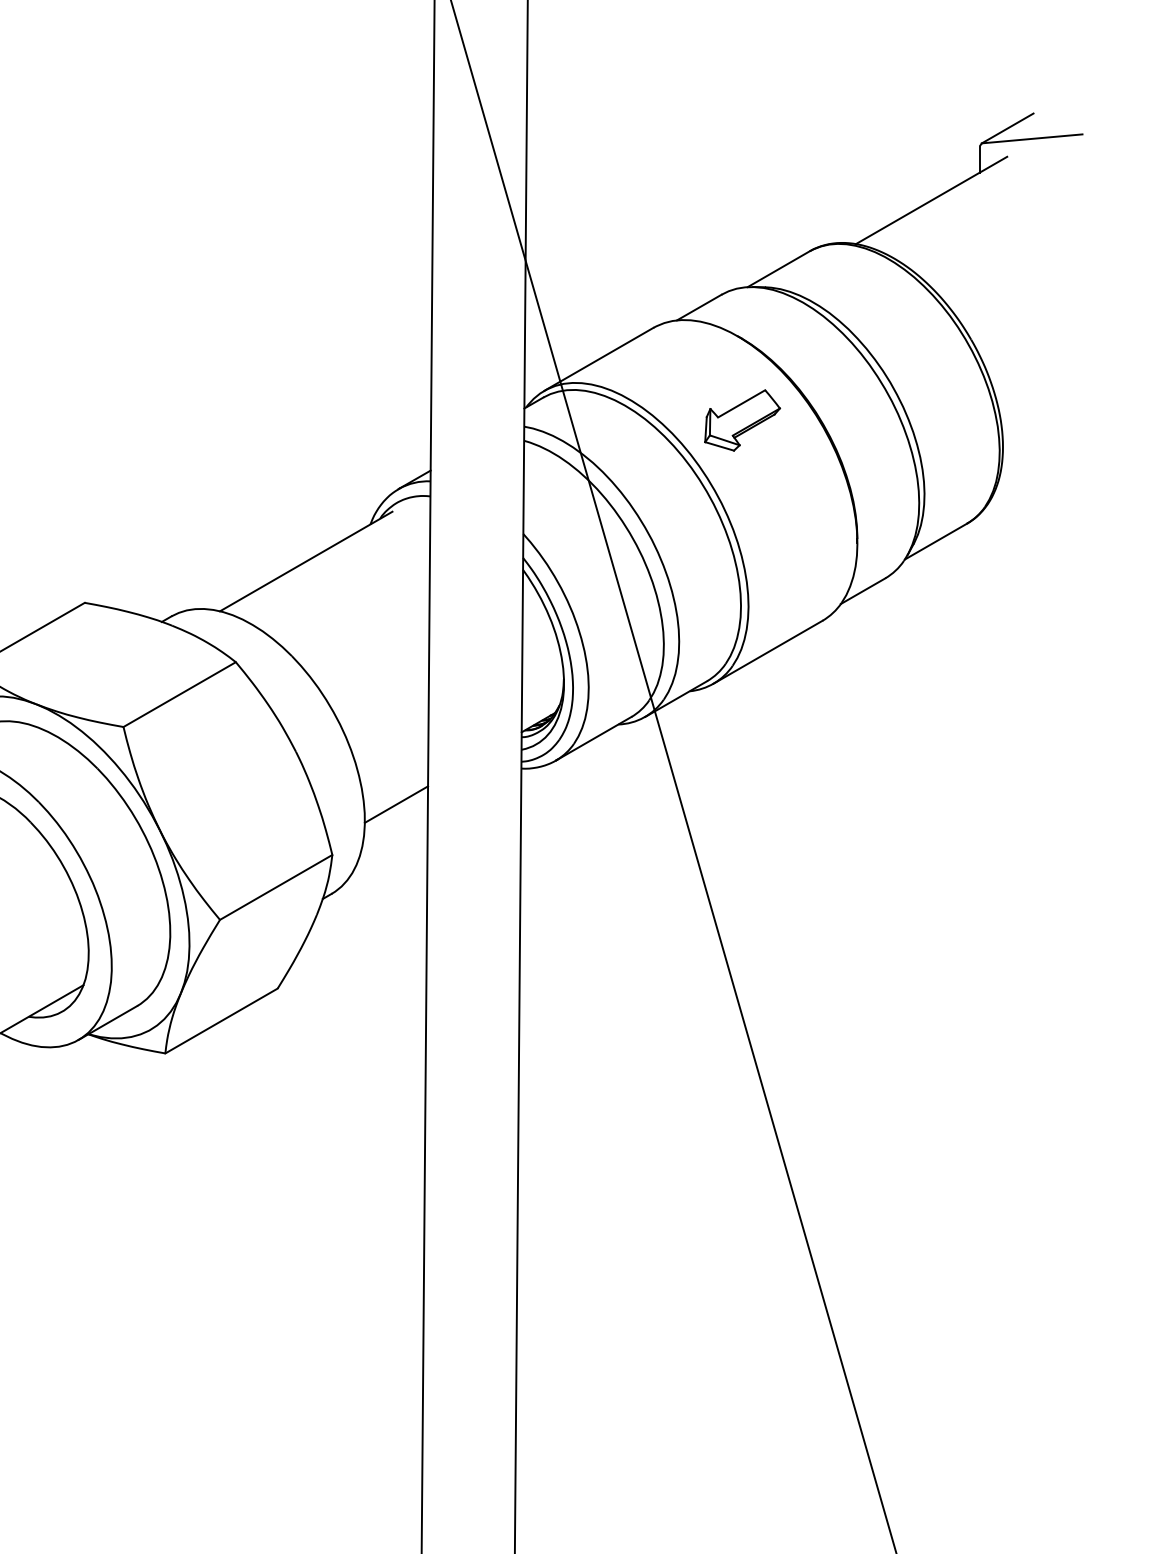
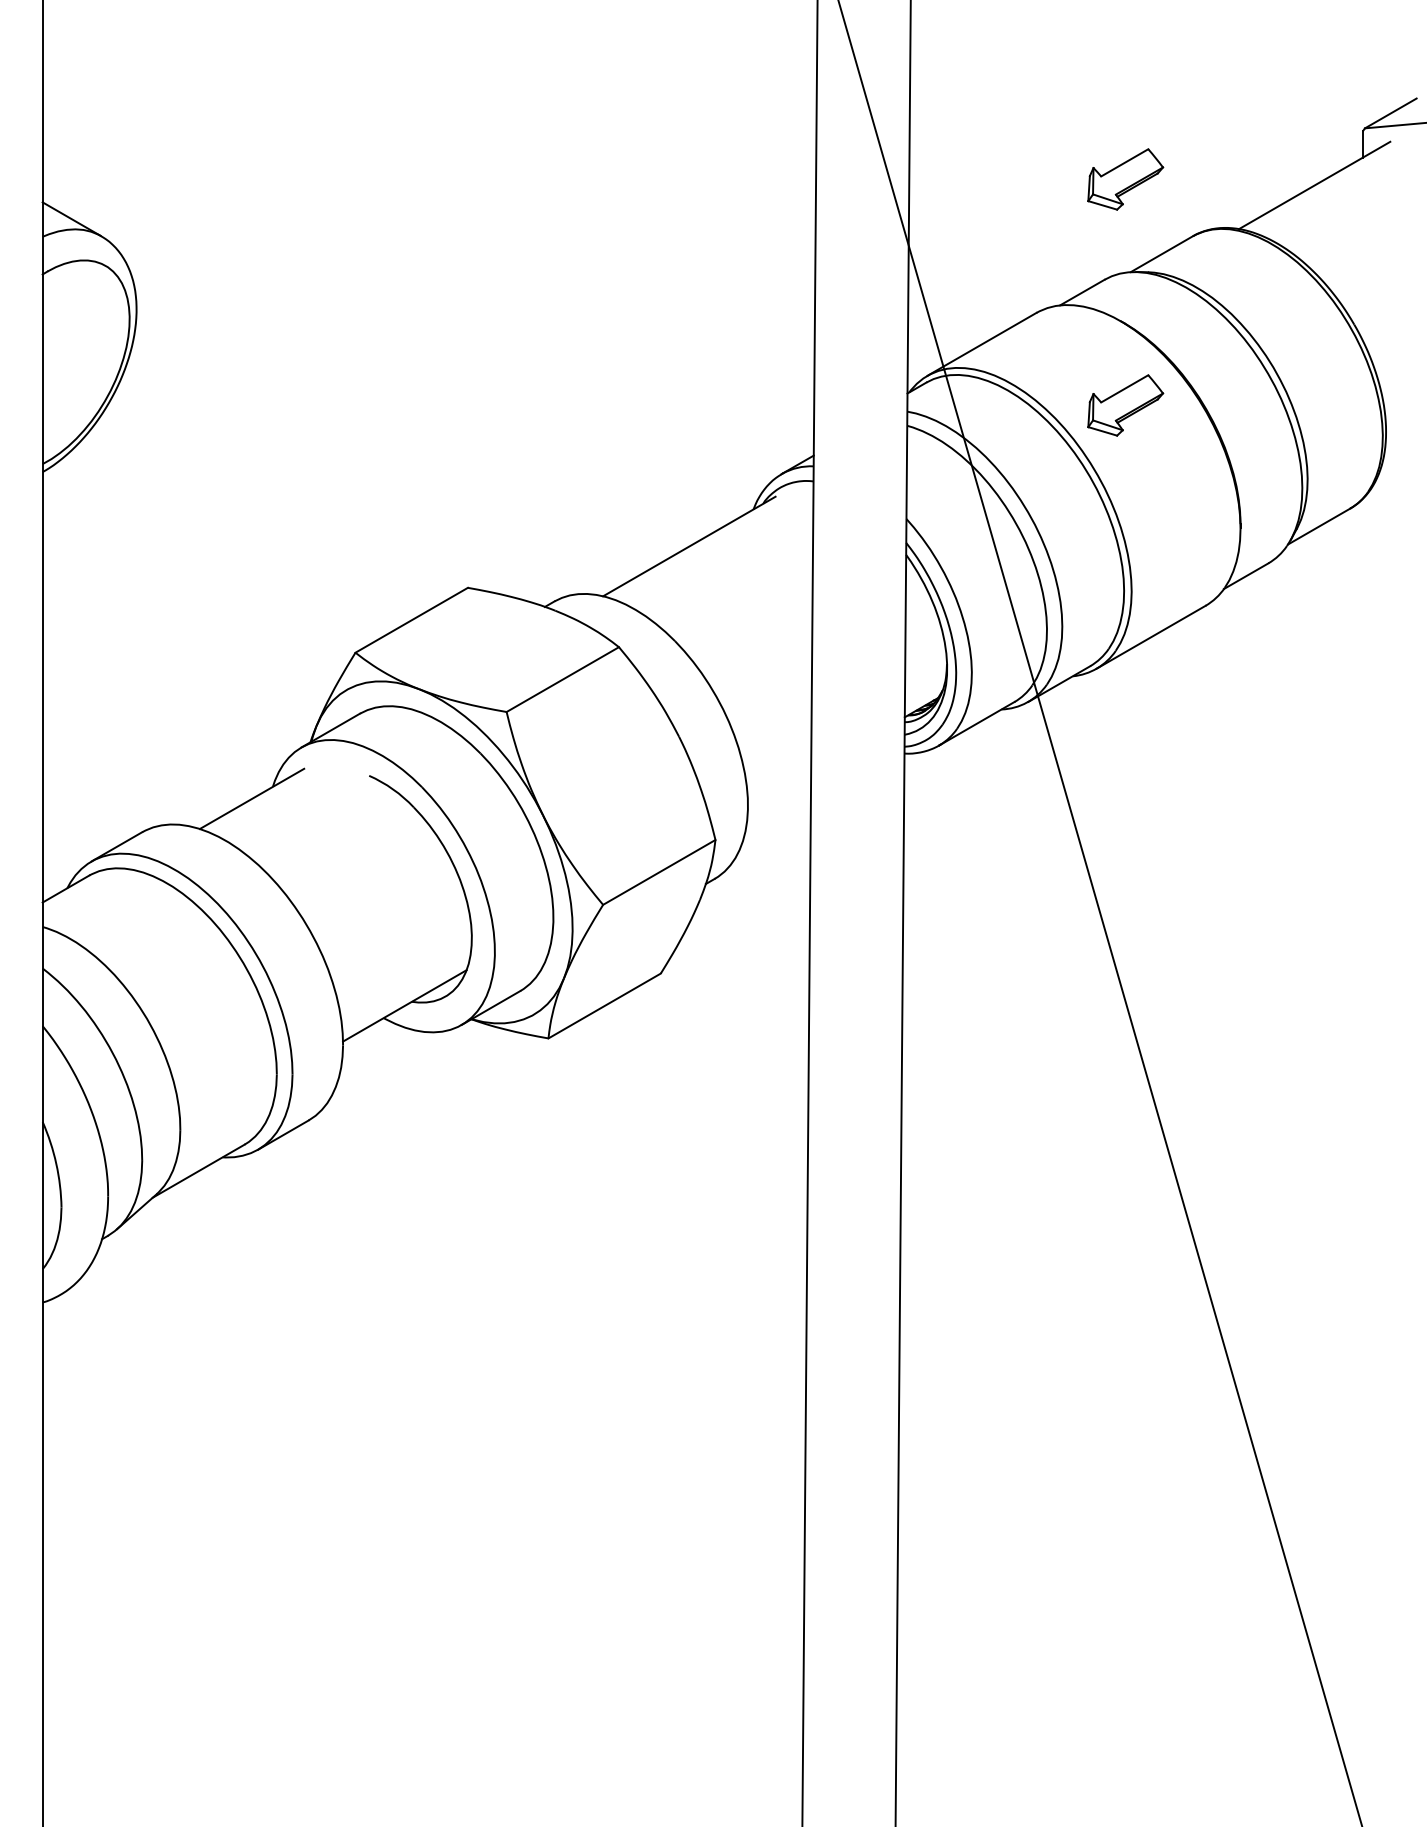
part: (742, 194) -> (1125, 179), added
line: (396, 804) -> (779, 789), removed

